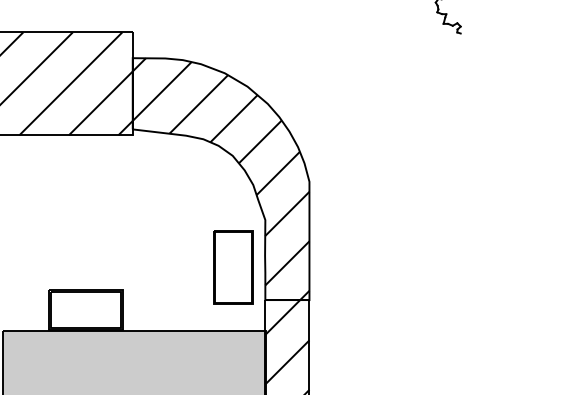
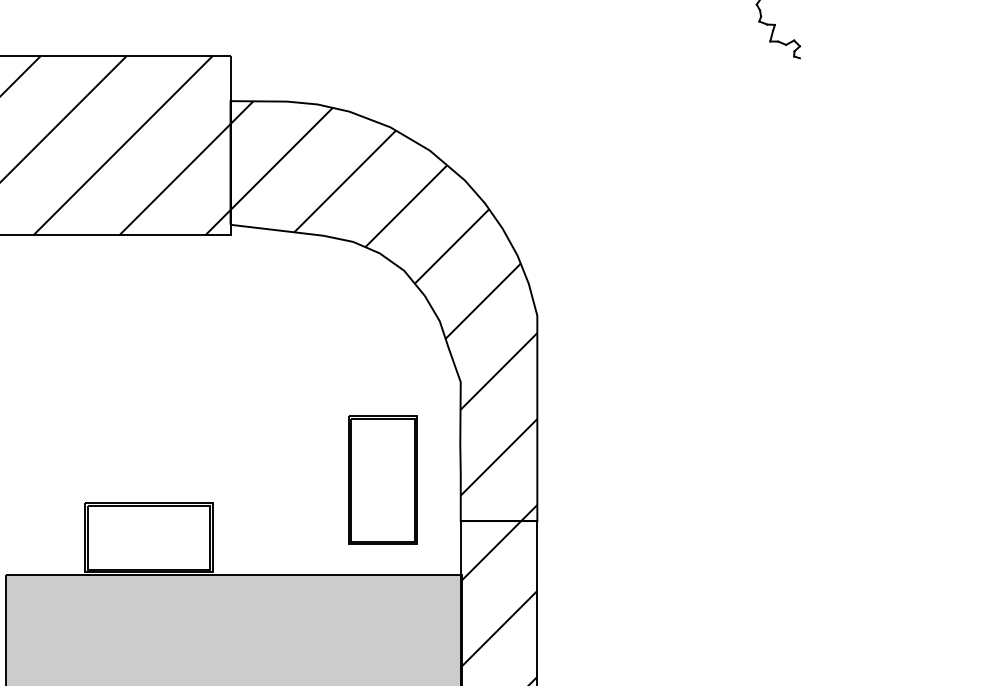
part: (233, 267) -> (382, 480), moved

